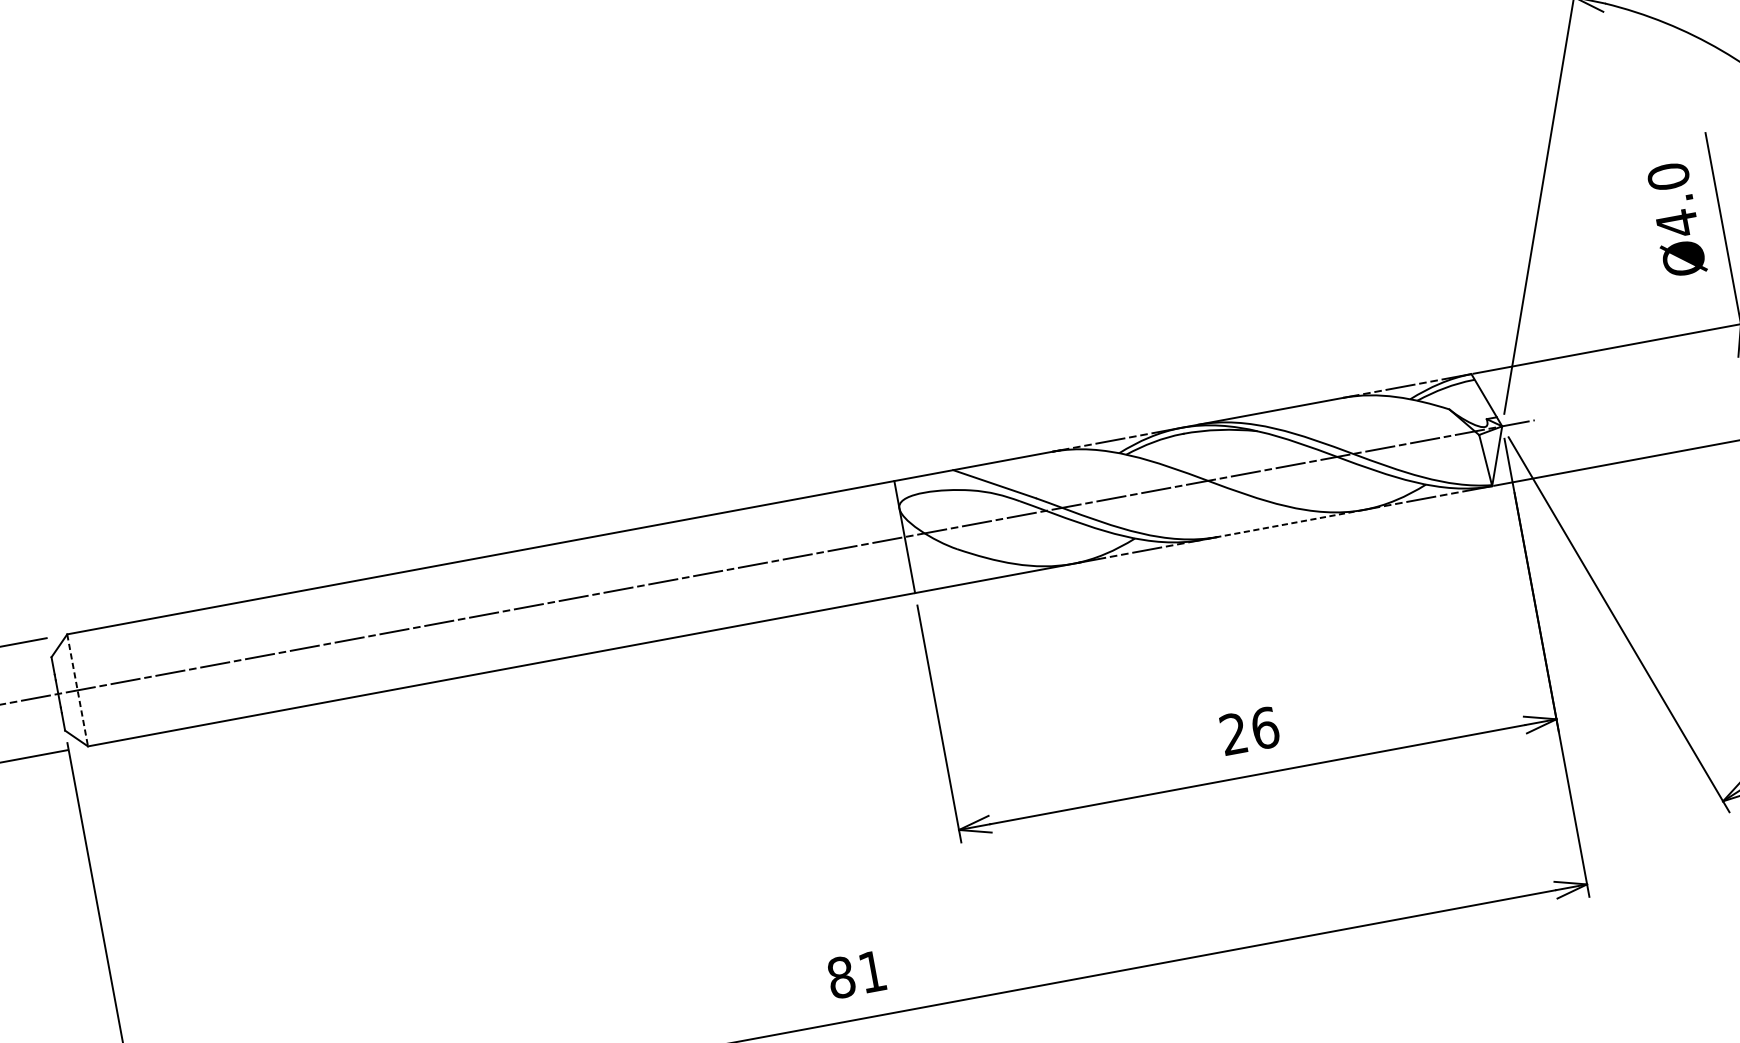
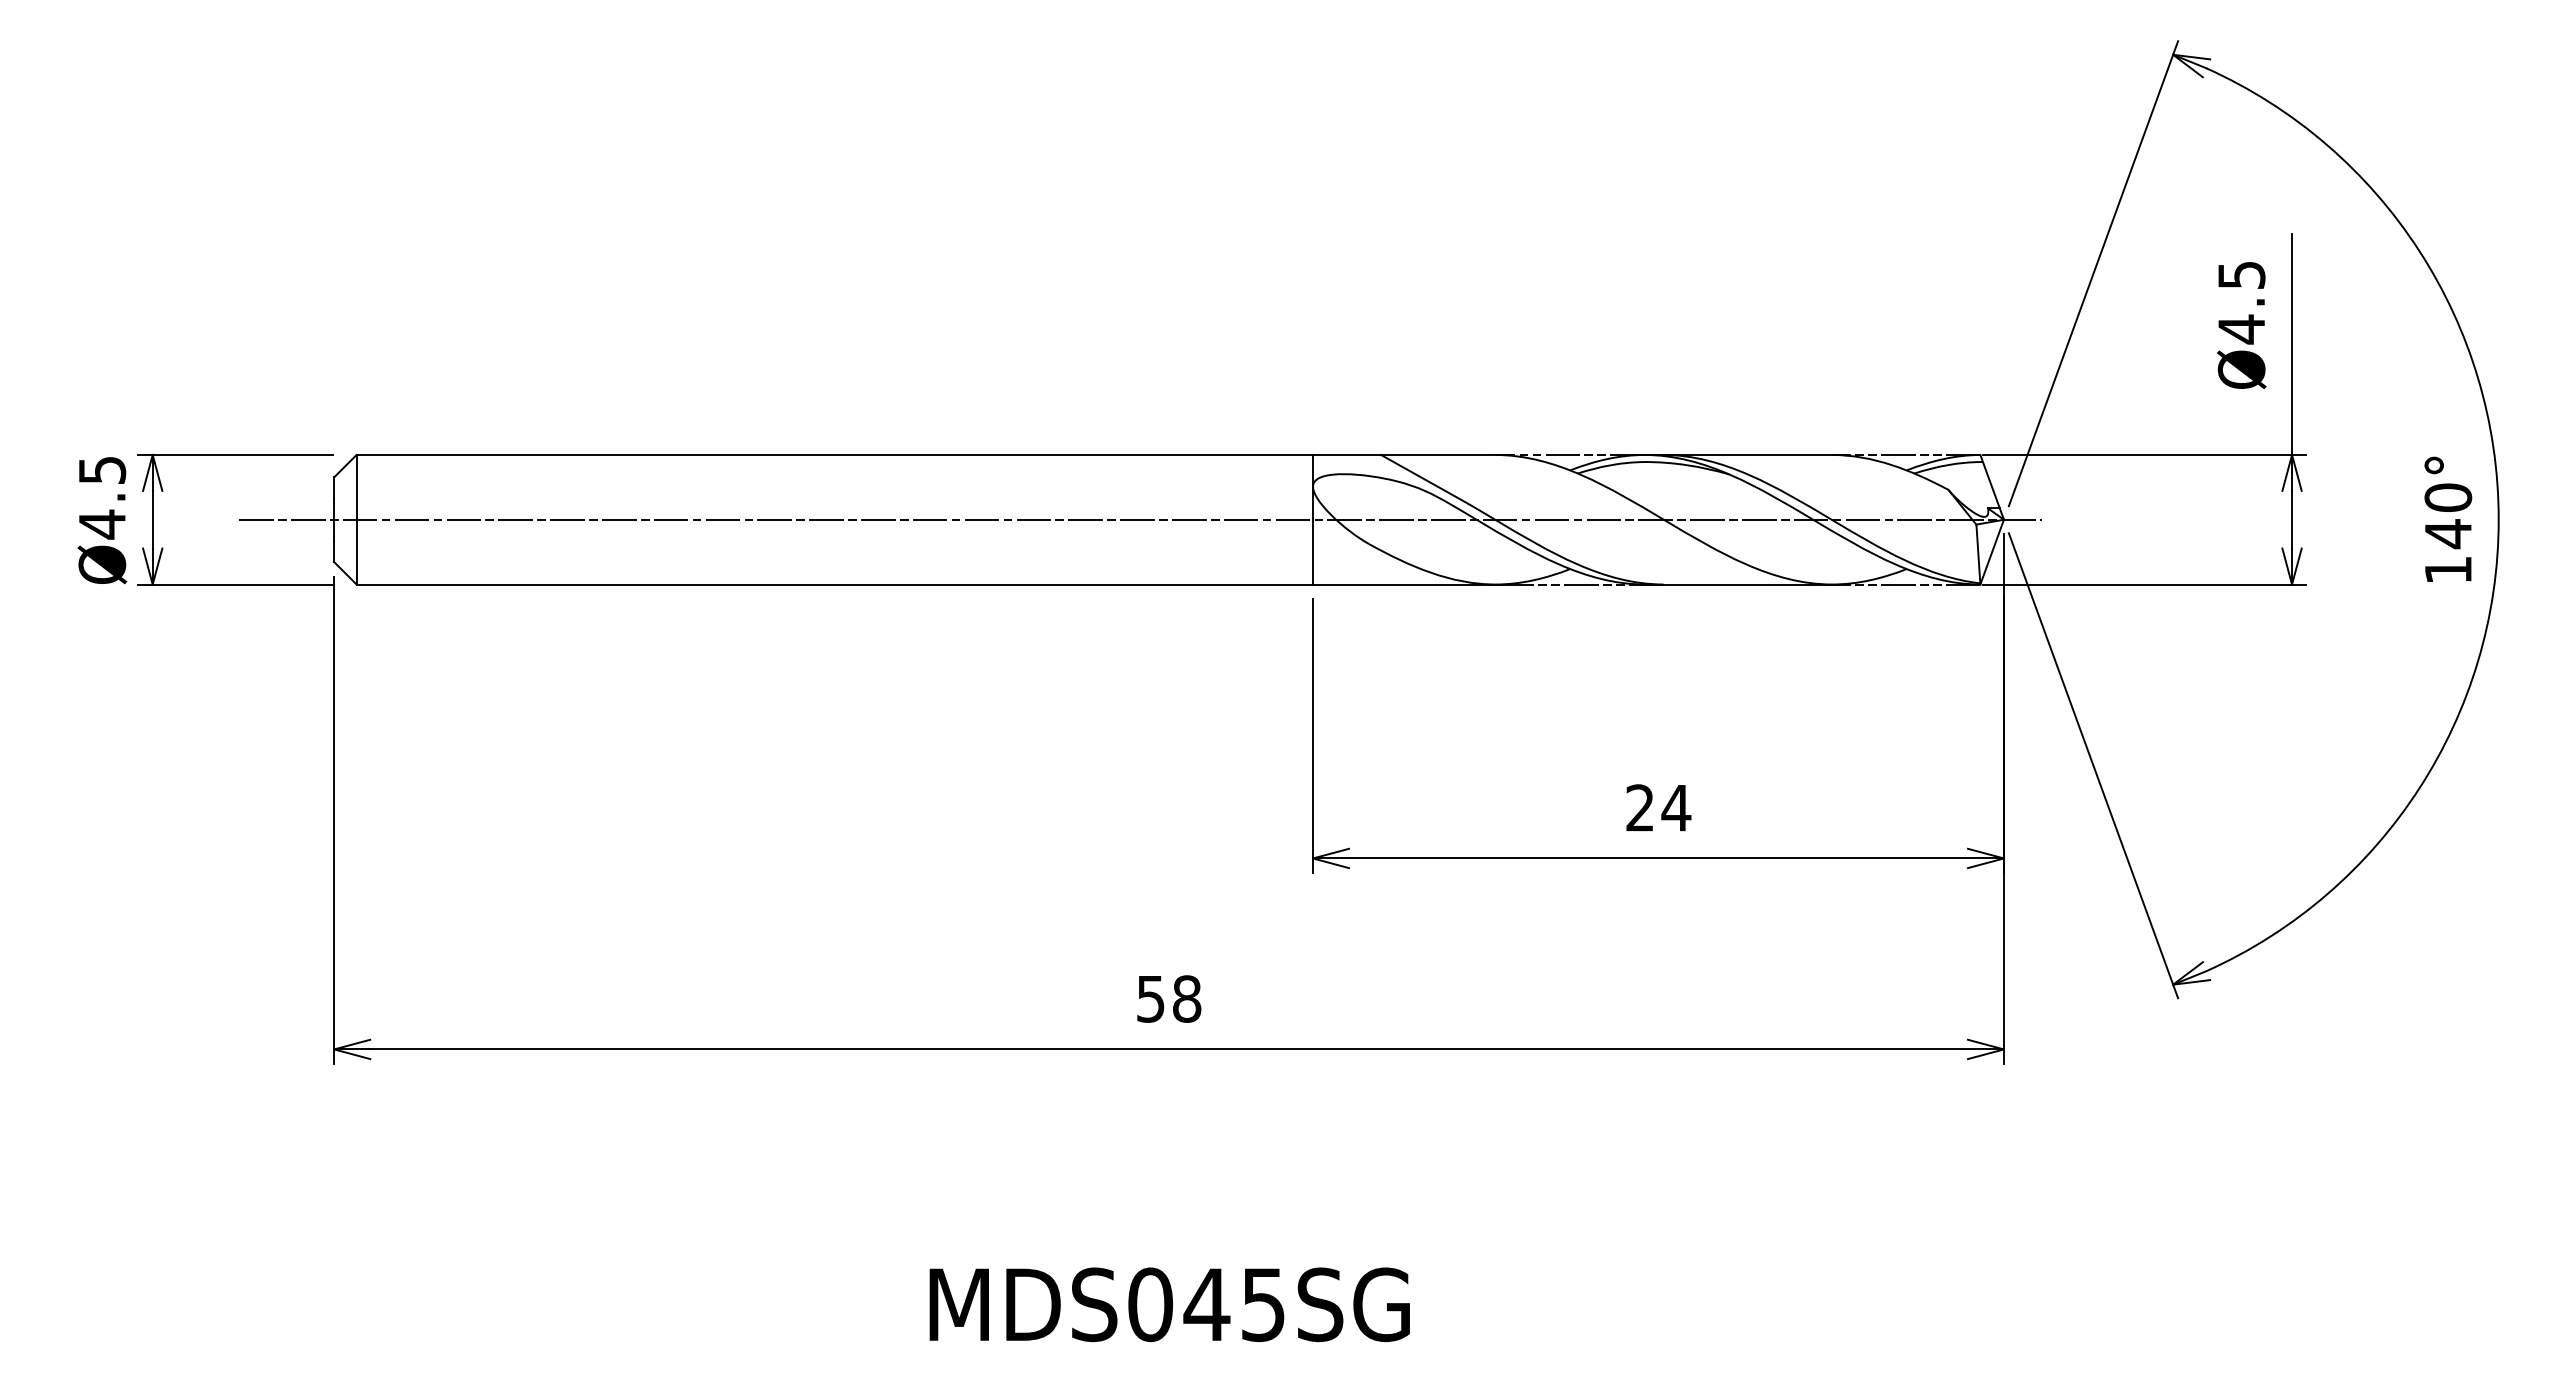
text: (1668, 176) -> (2241, 274), Ø4.0 -> Ø4.5
line: (1283, 524) -> (1738, 584), dashed -> solid
line: (77, 690) -> (356, 519), dashed -> solid
text: (1265, 727) -> (1676, 807), 26 -> 24
text: (856, 974) -> (1168, 998), 81 -> 58

